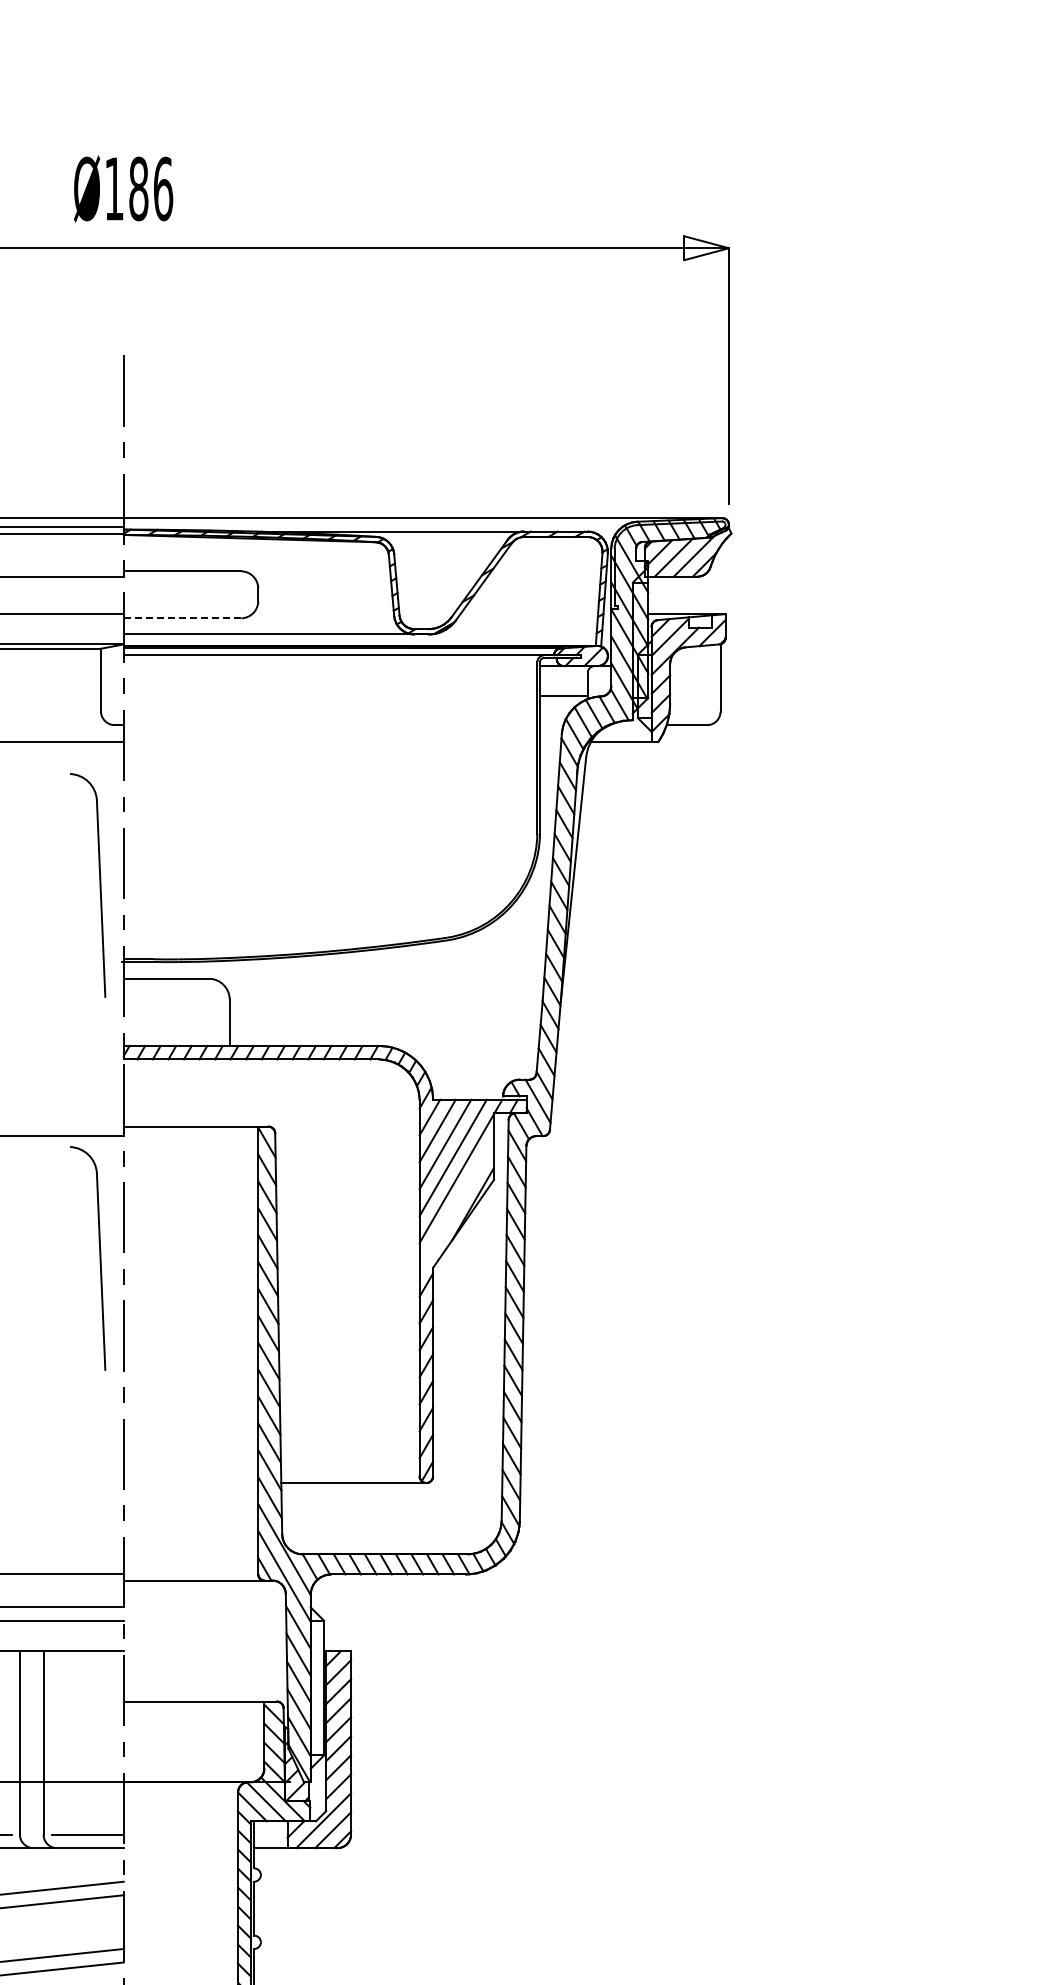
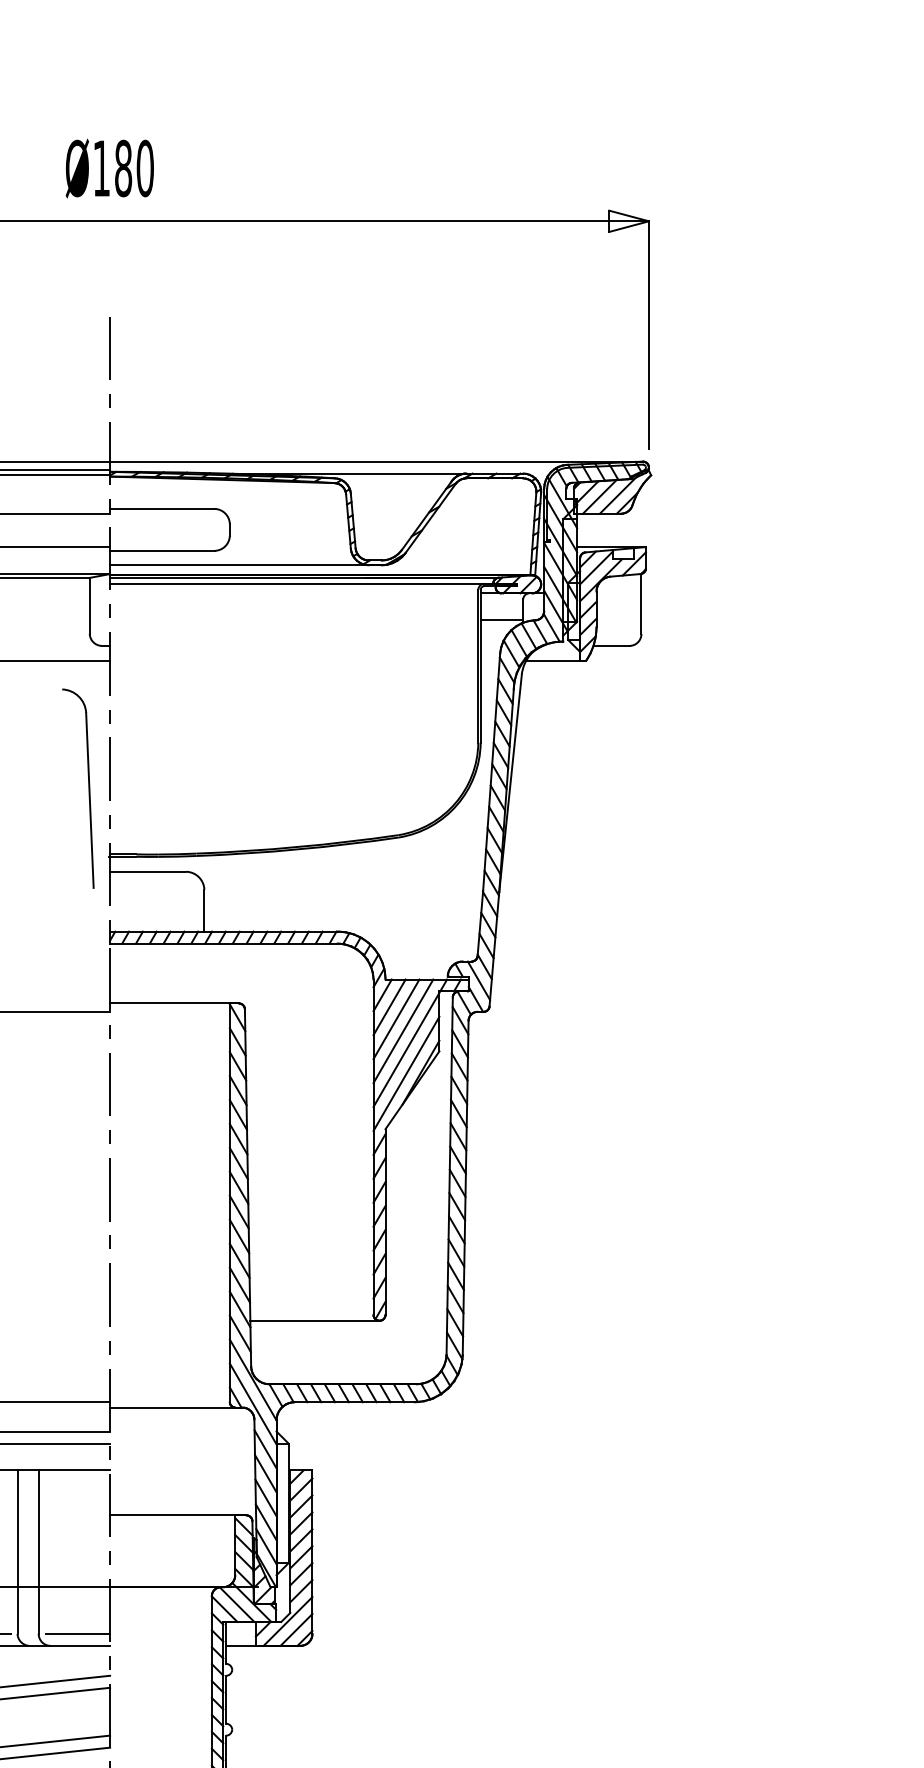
text: (163, 188) -> (145, 168), Ø186 -> Ø180
line: (182, 618) -> (162, 550), dashed -> solid
line: (456, 1205) -> (406, 1073), added
part: (99, 1258) -> (88, 1120), removed

